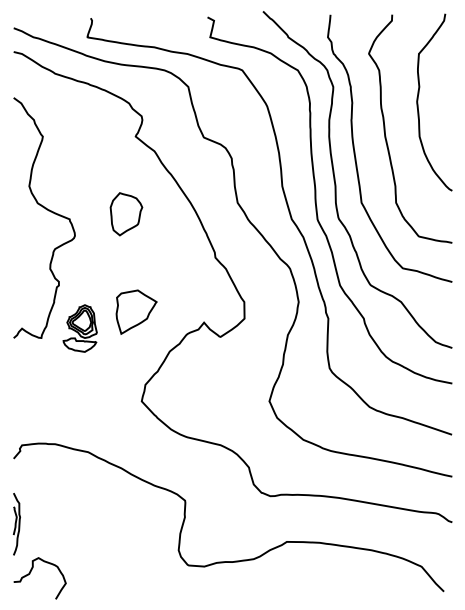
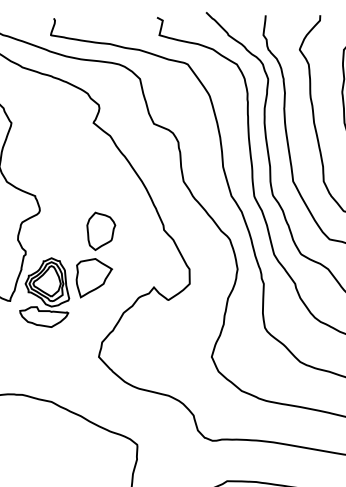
part: (126, 214) -> (101, 231), moved
part: (79, 328) -> (43, 292), size x1.67

